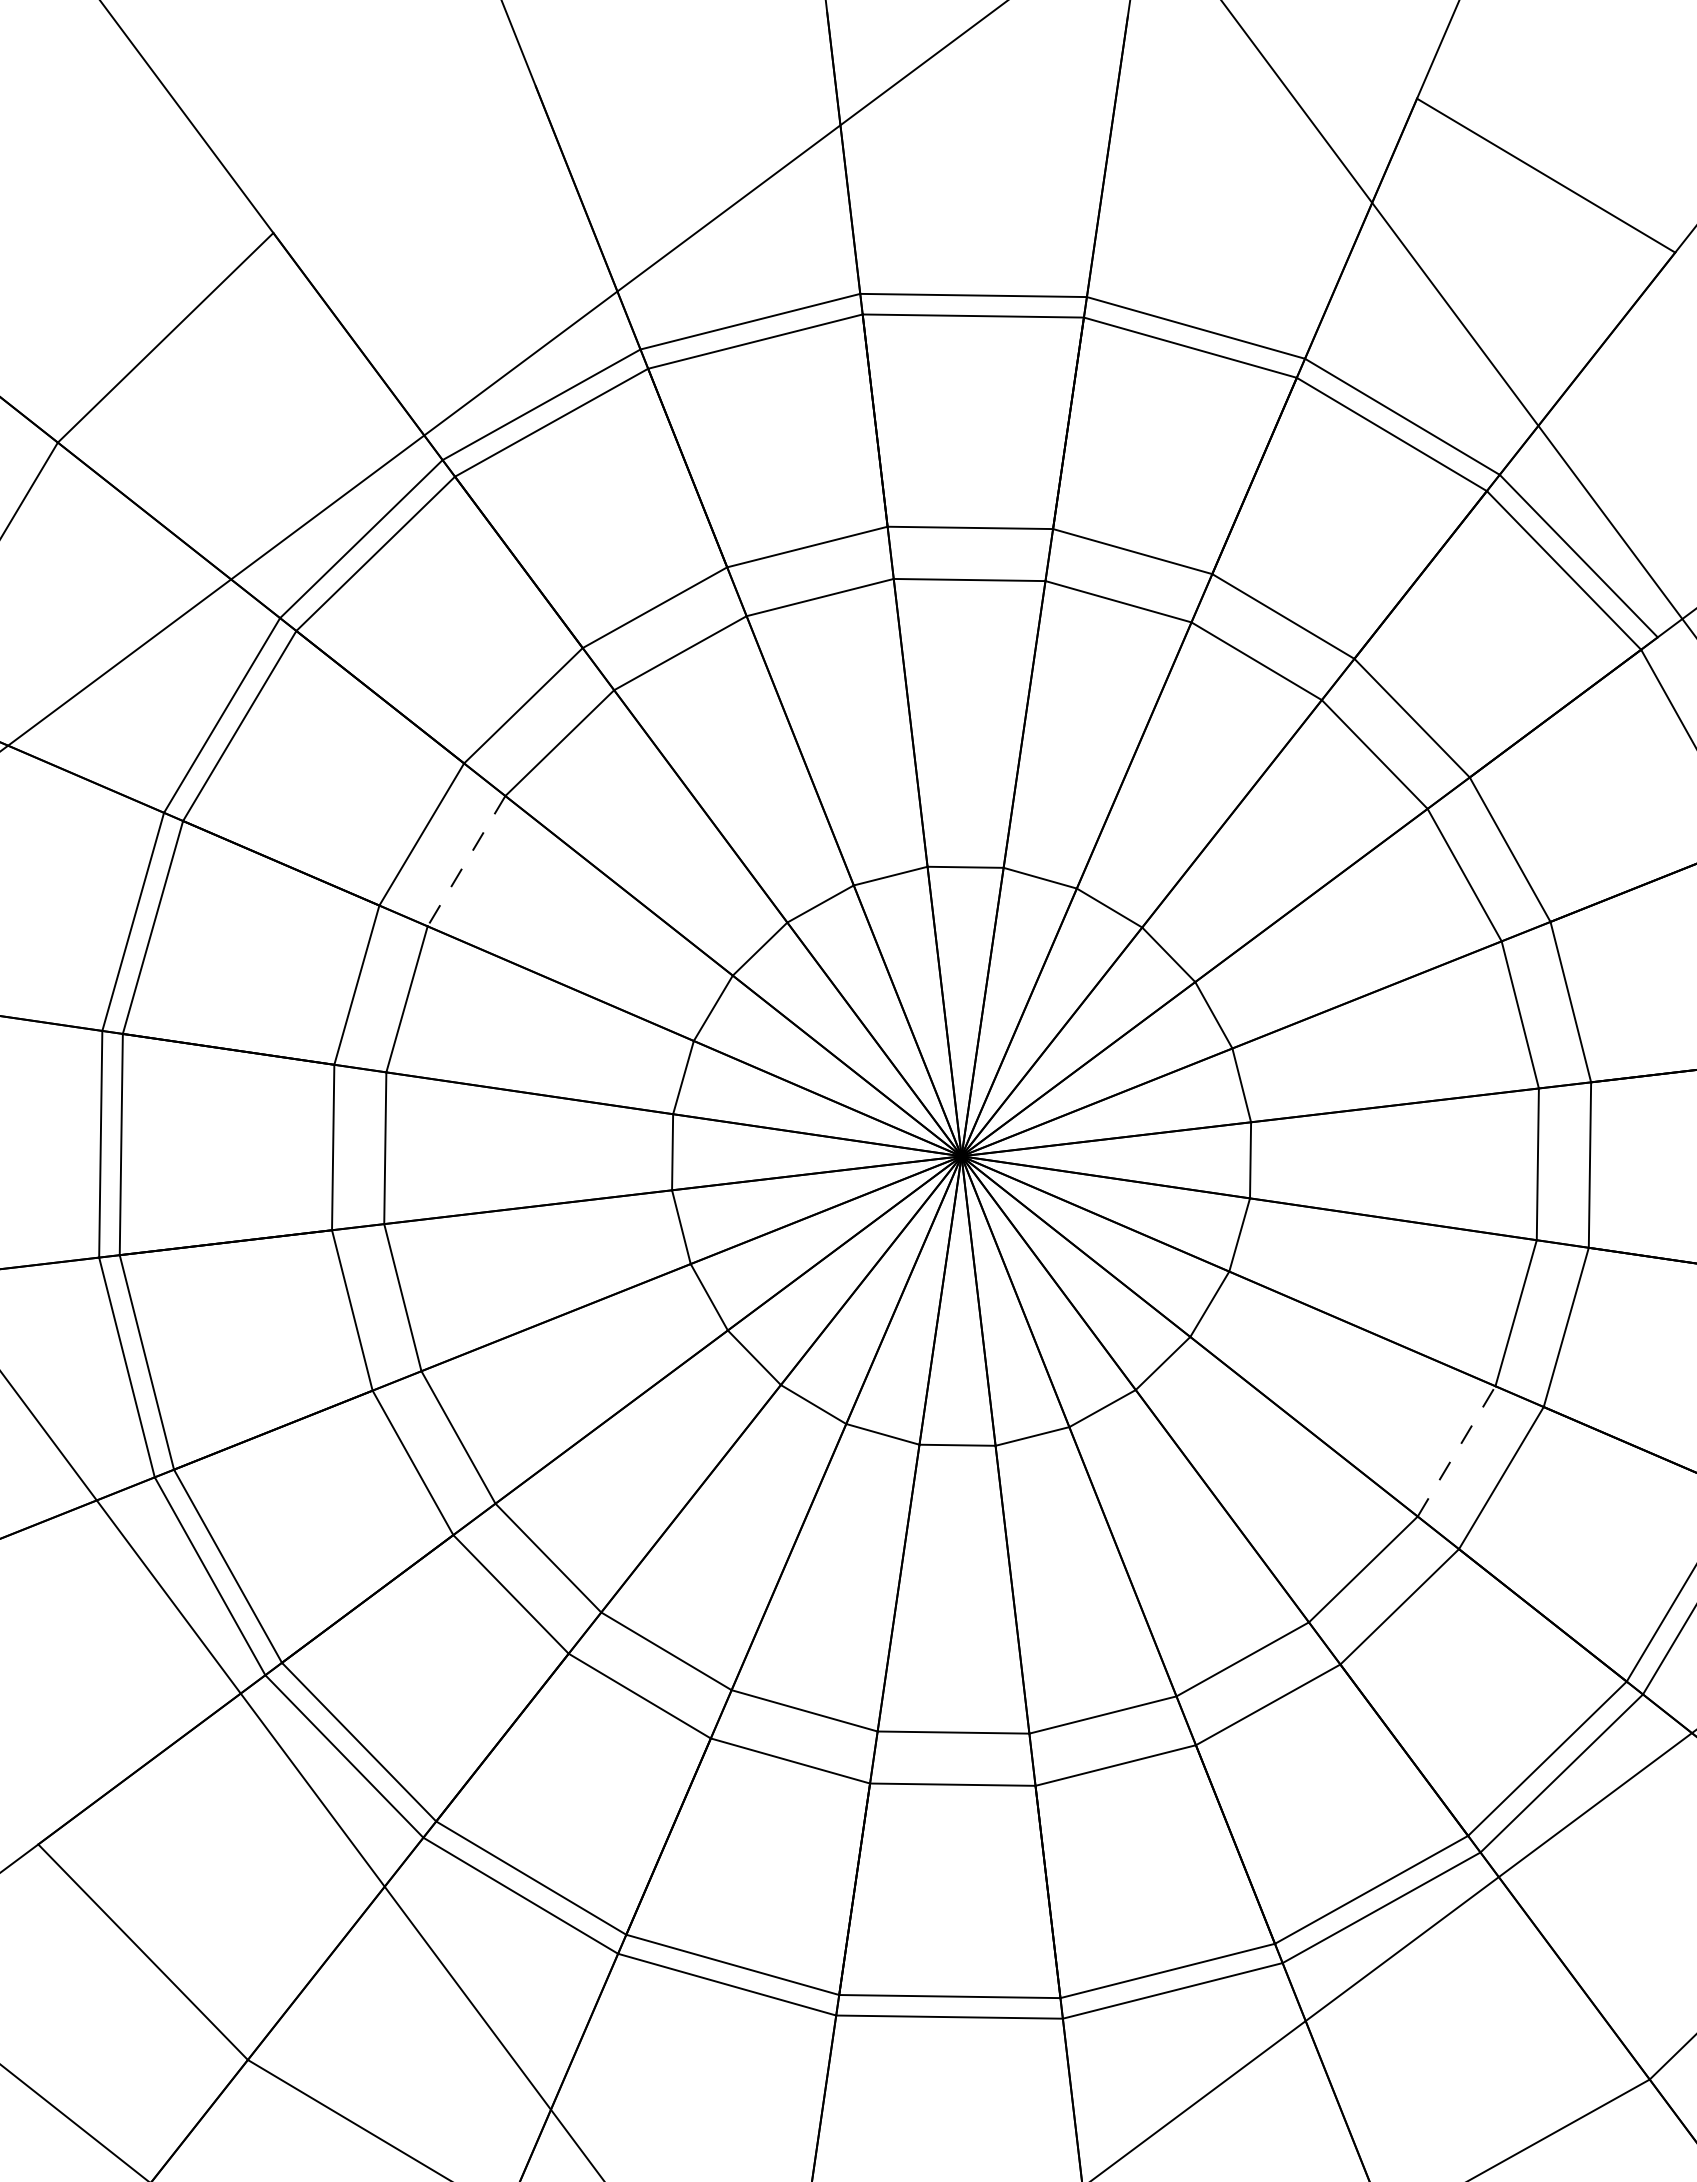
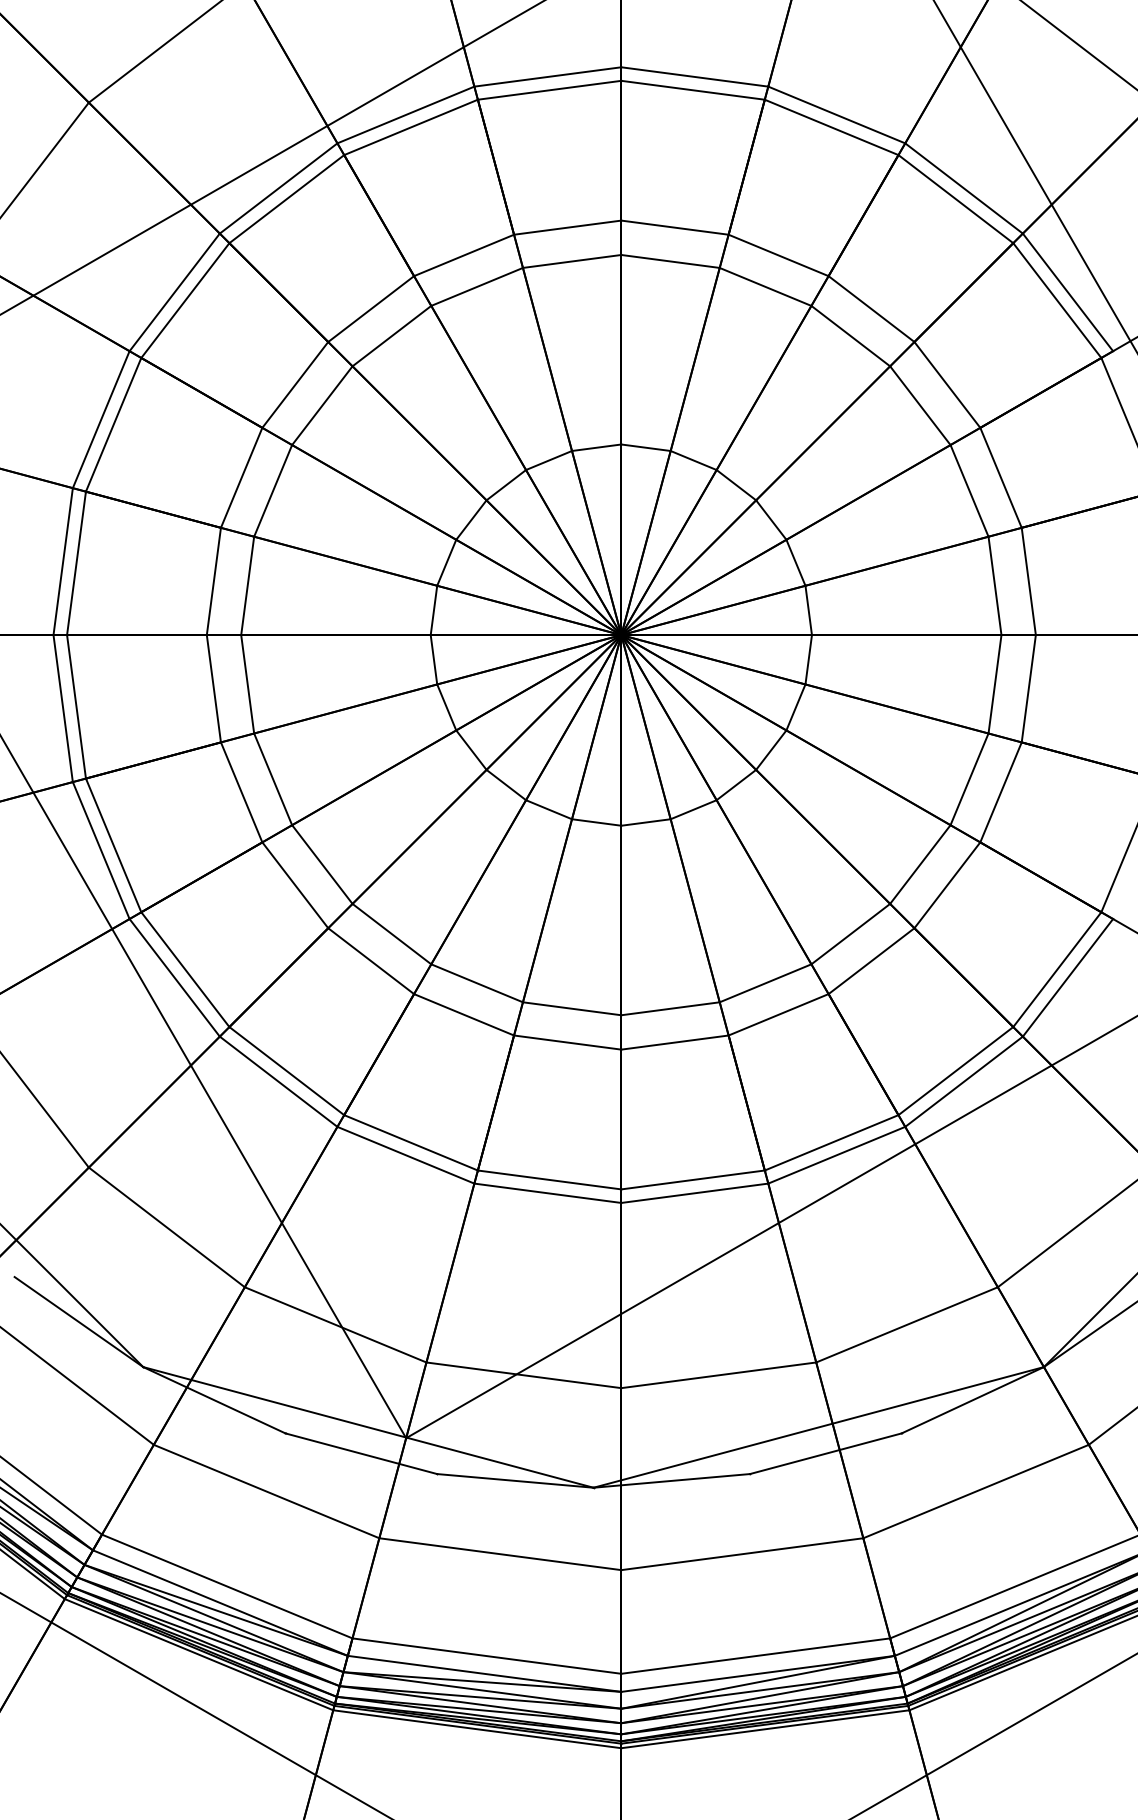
line: (466, 860) -> (322, 405), dashed -> solid
line: (1456, 1451) -> (920, 864), dashed -> solid

